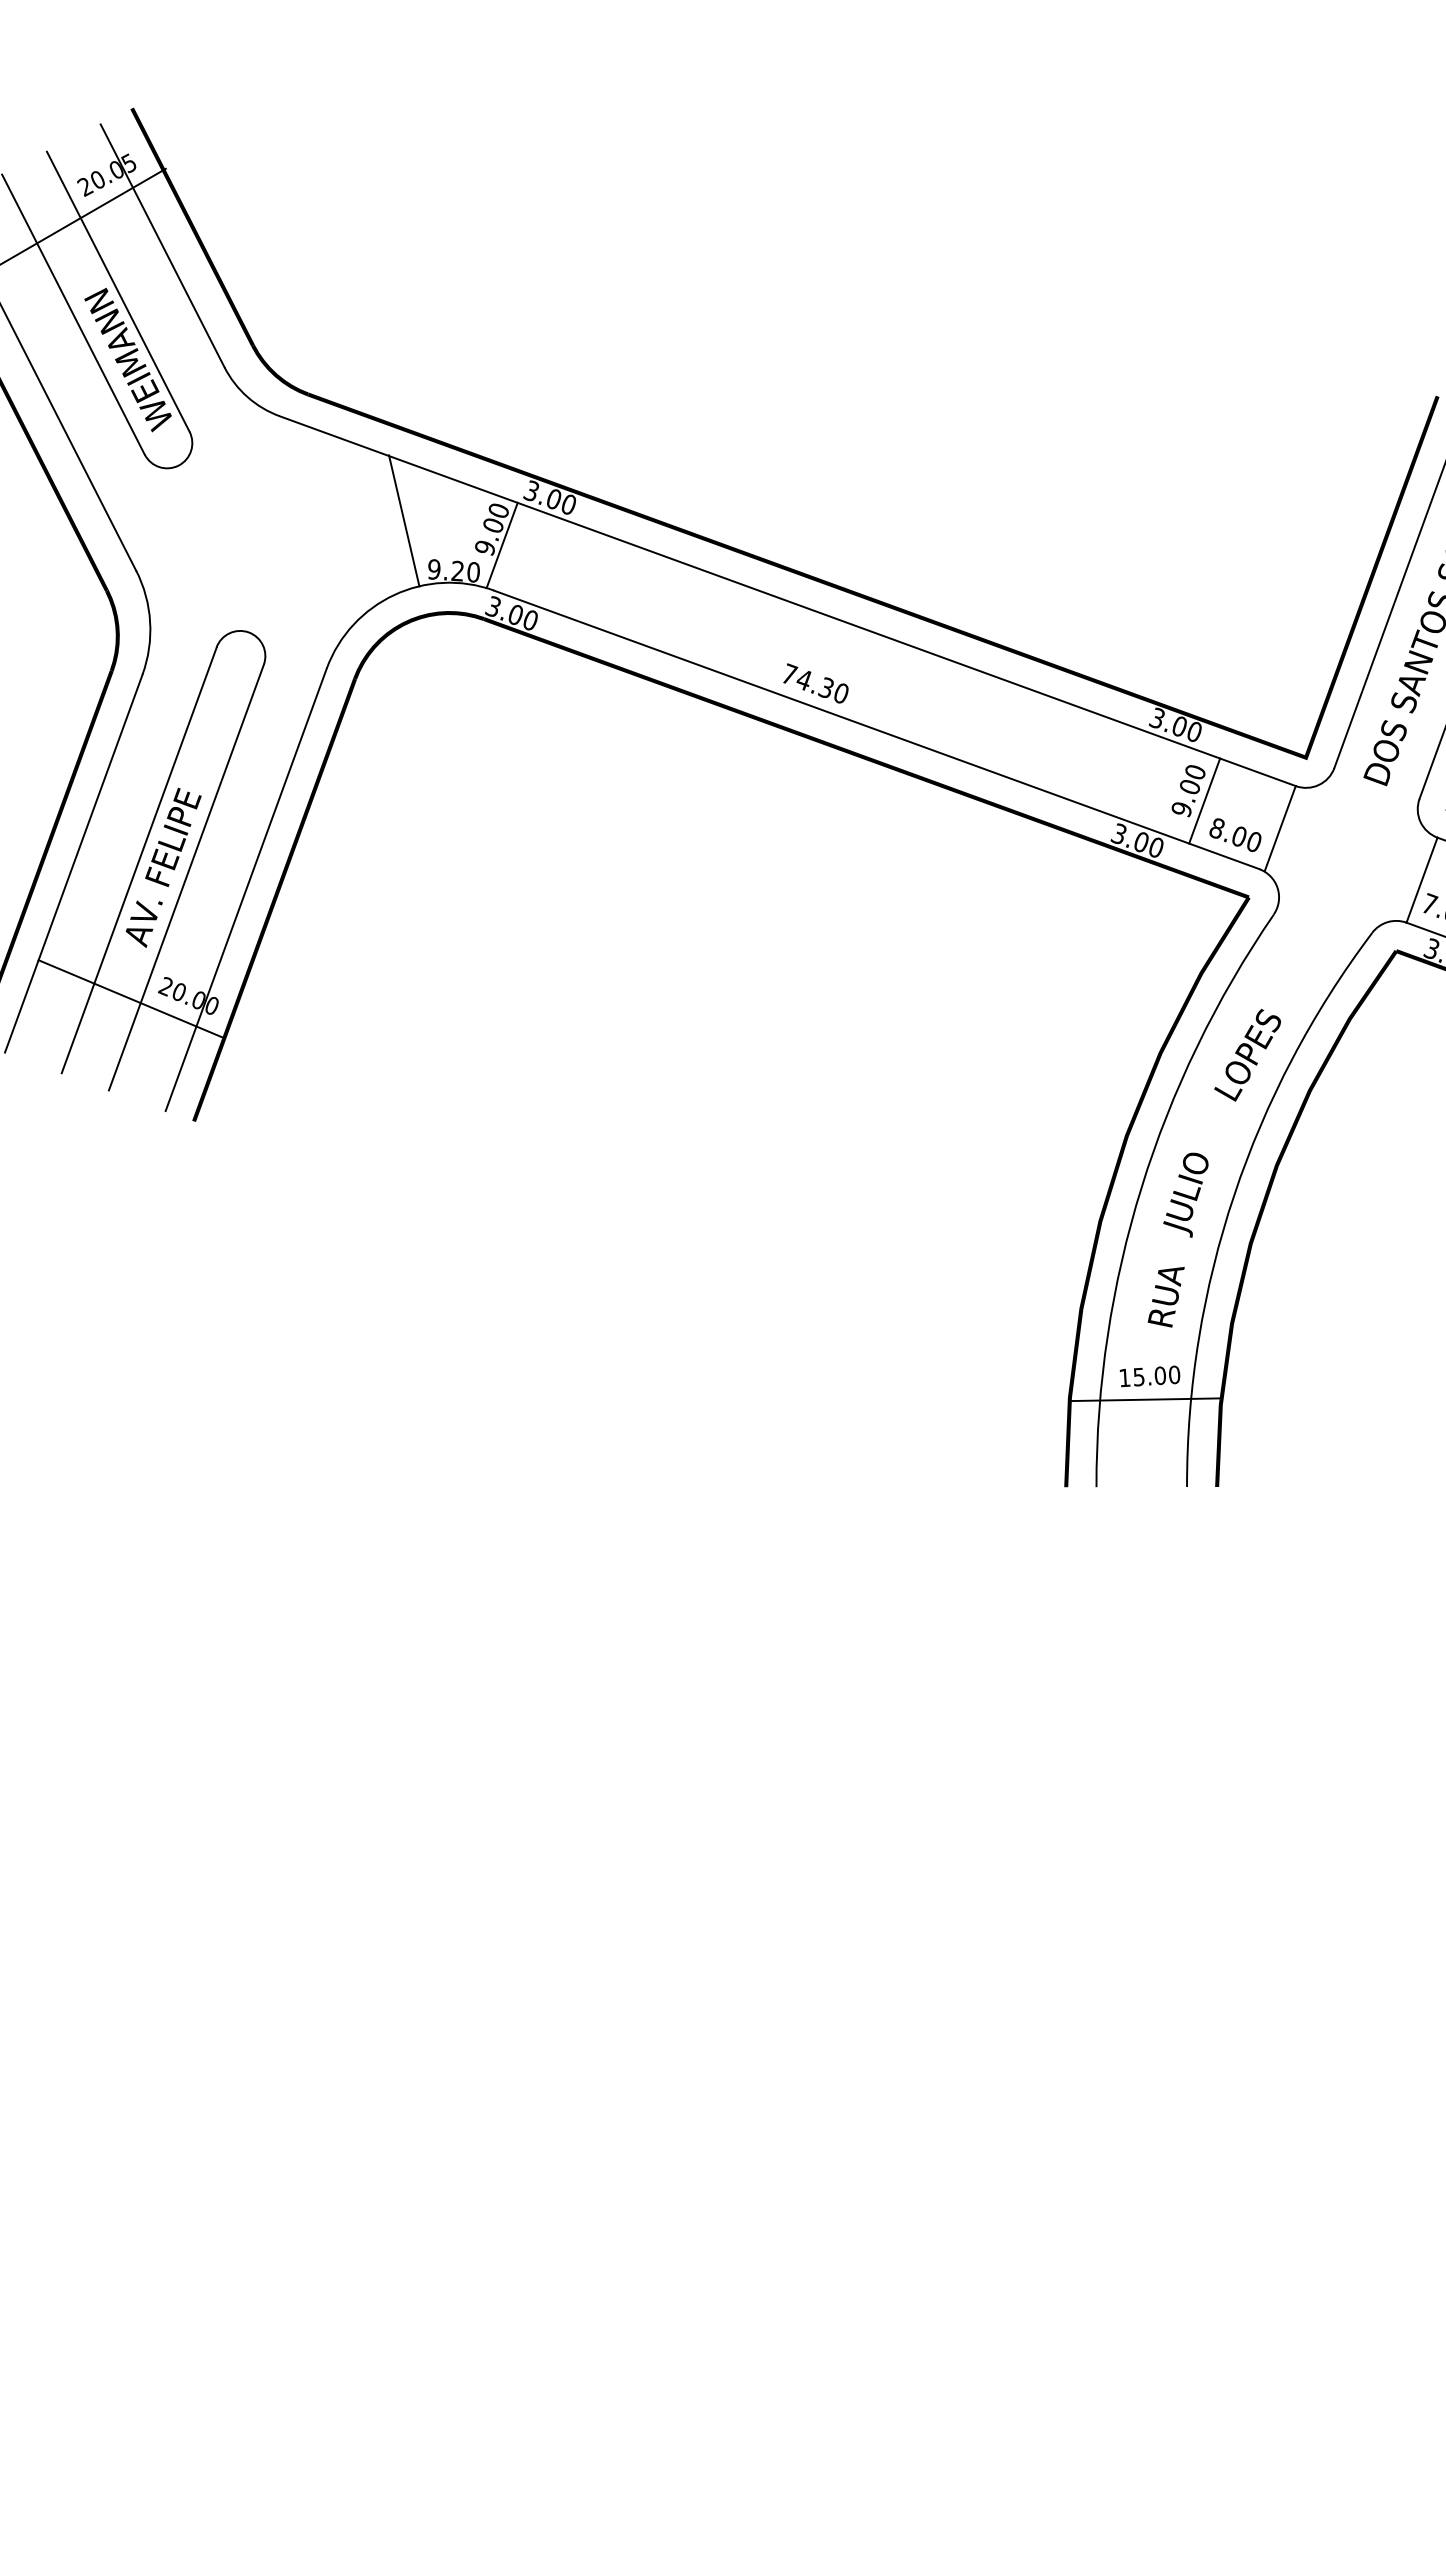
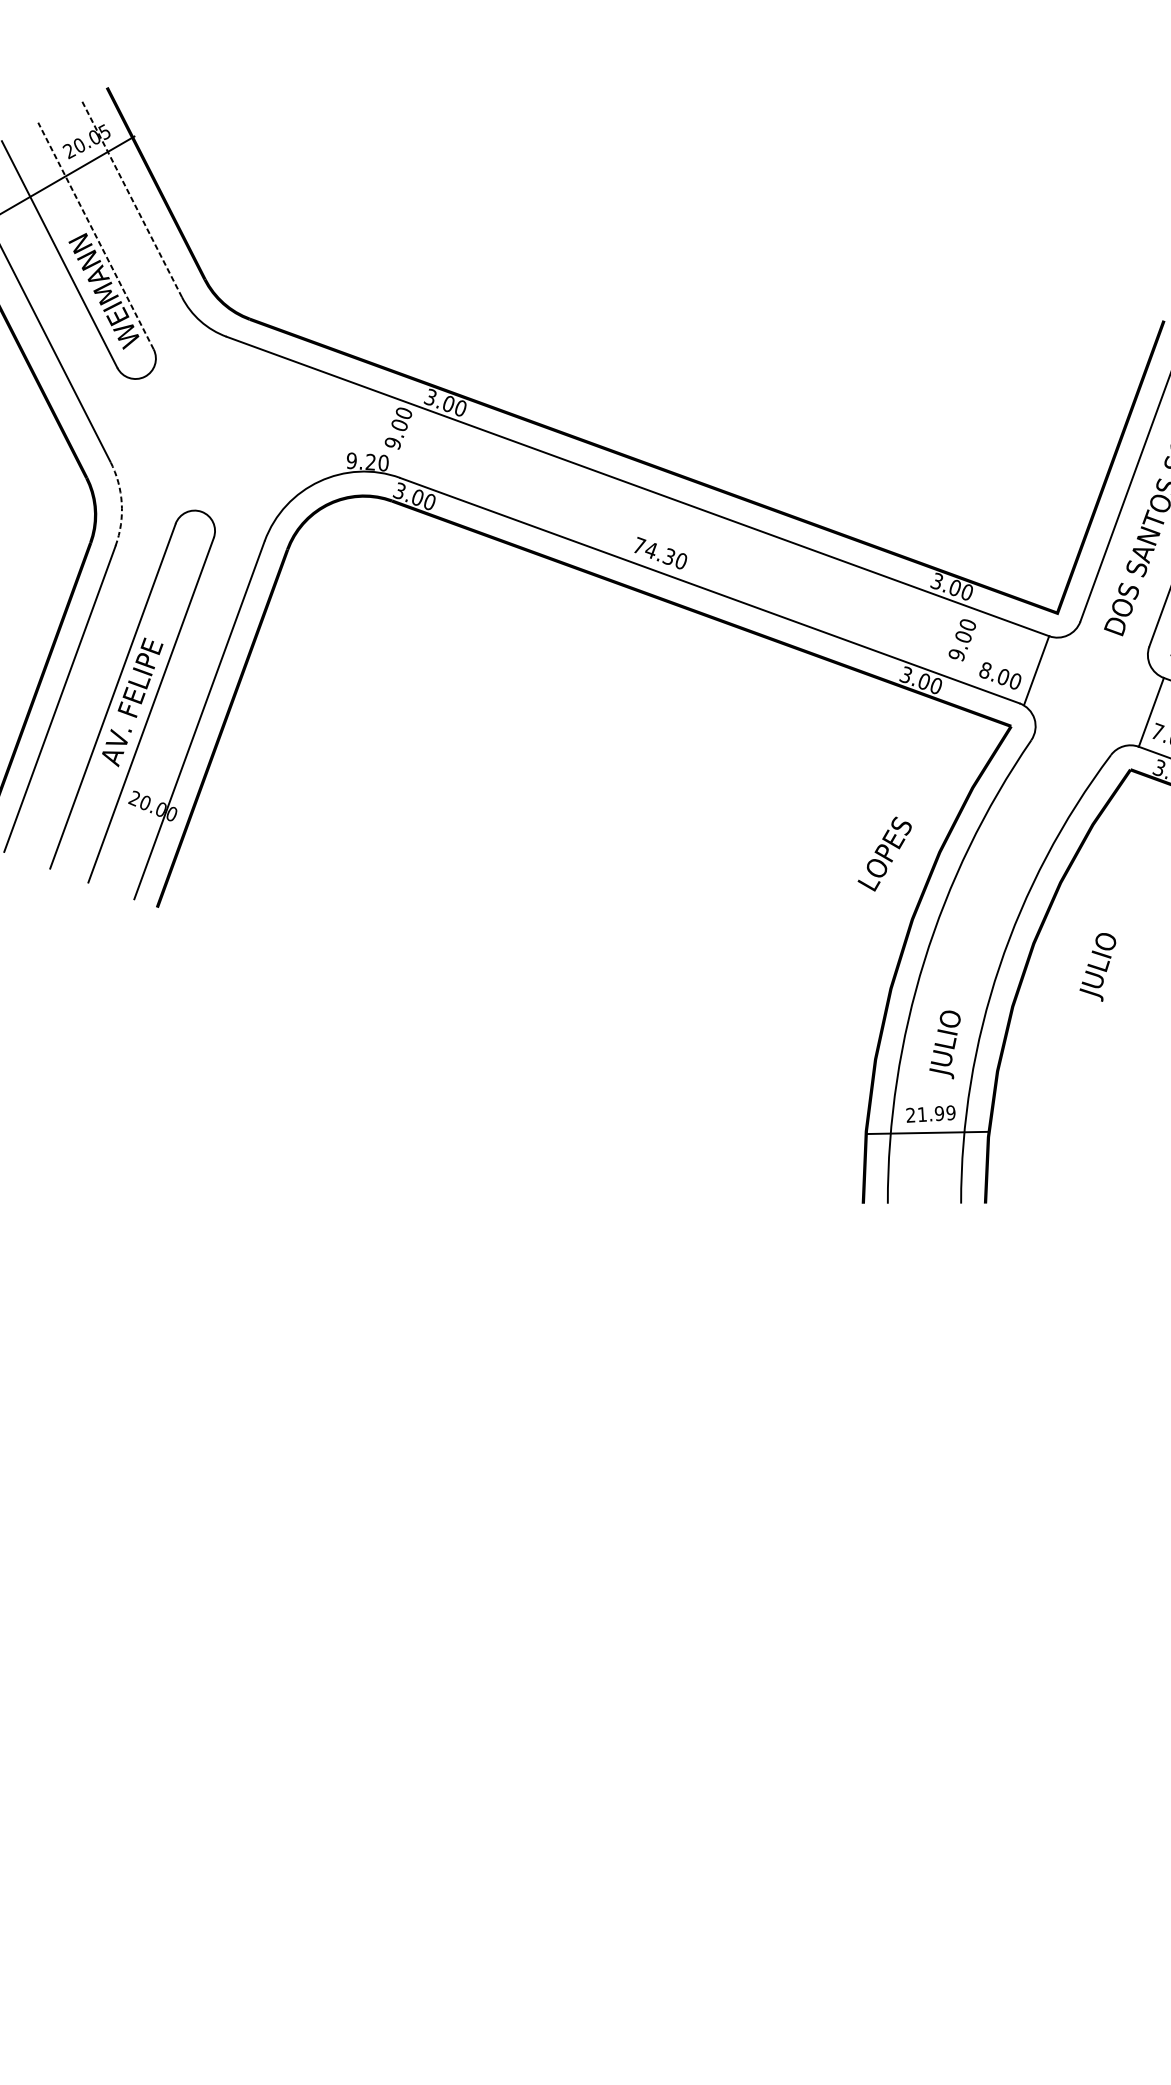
line: (162, 245) -> (131, 198), solid -> dashed
line: (118, 291) -> (96, 235), solid -> dashed
line: (404, 520) -> (327, 421), removed
line: (501, 545) -> (406, 441), removed
arc: (150, 621) -> (122, 502), solid -> dashed
line: (1204, 800) -> (975, 647), removed
line: (131, 999) -> (106, 808), removed
text: (1247, 1055) -> (884, 854), moved
text: (1185, 1194) -> (1097, 966), moved
text: (1167, 1290) -> (945, 1044), RUA -> JULIO
text: (1149, 1376) -> (930, 1114), 15.00 -> 21.99

